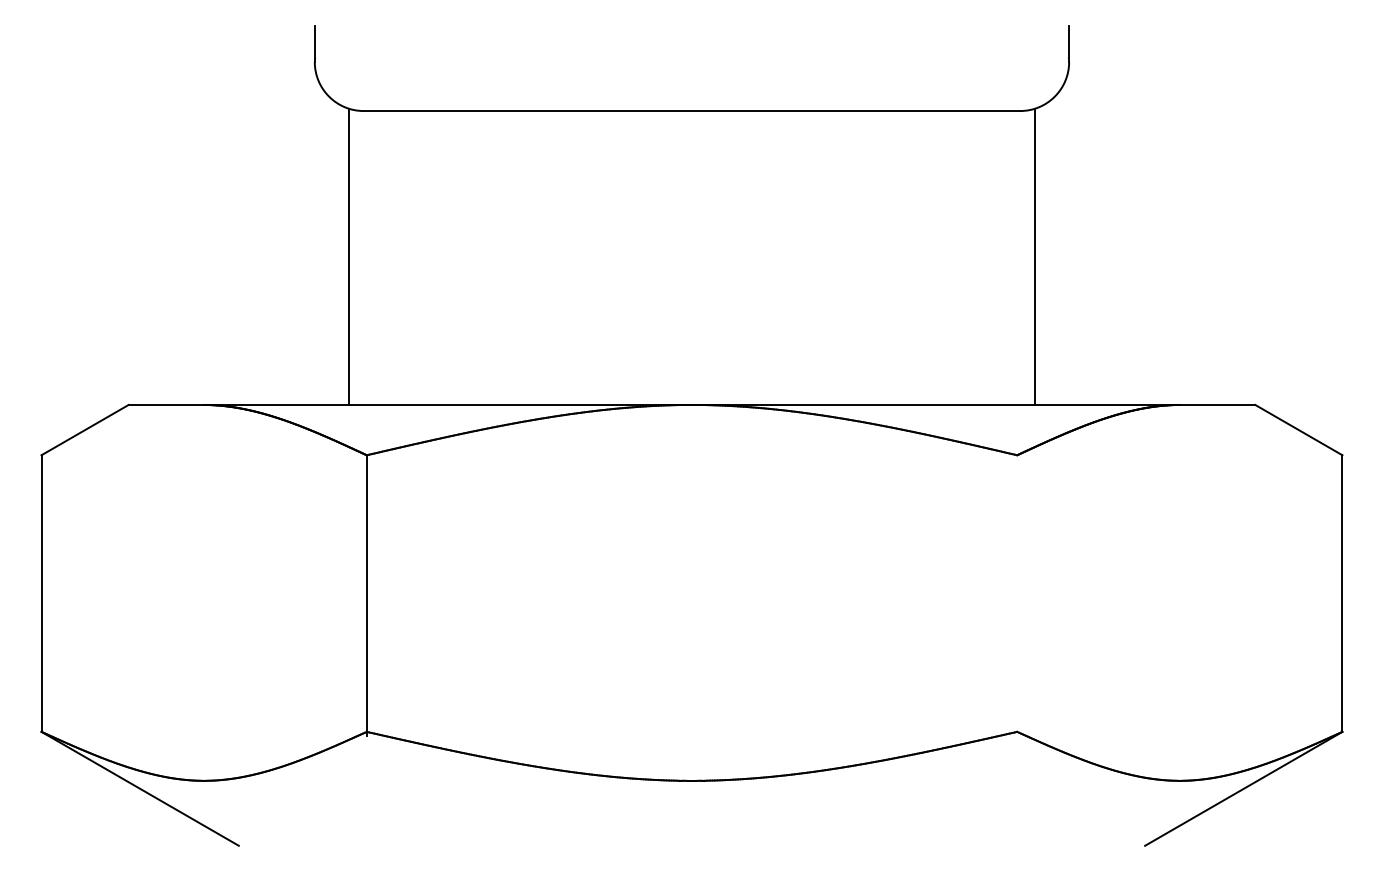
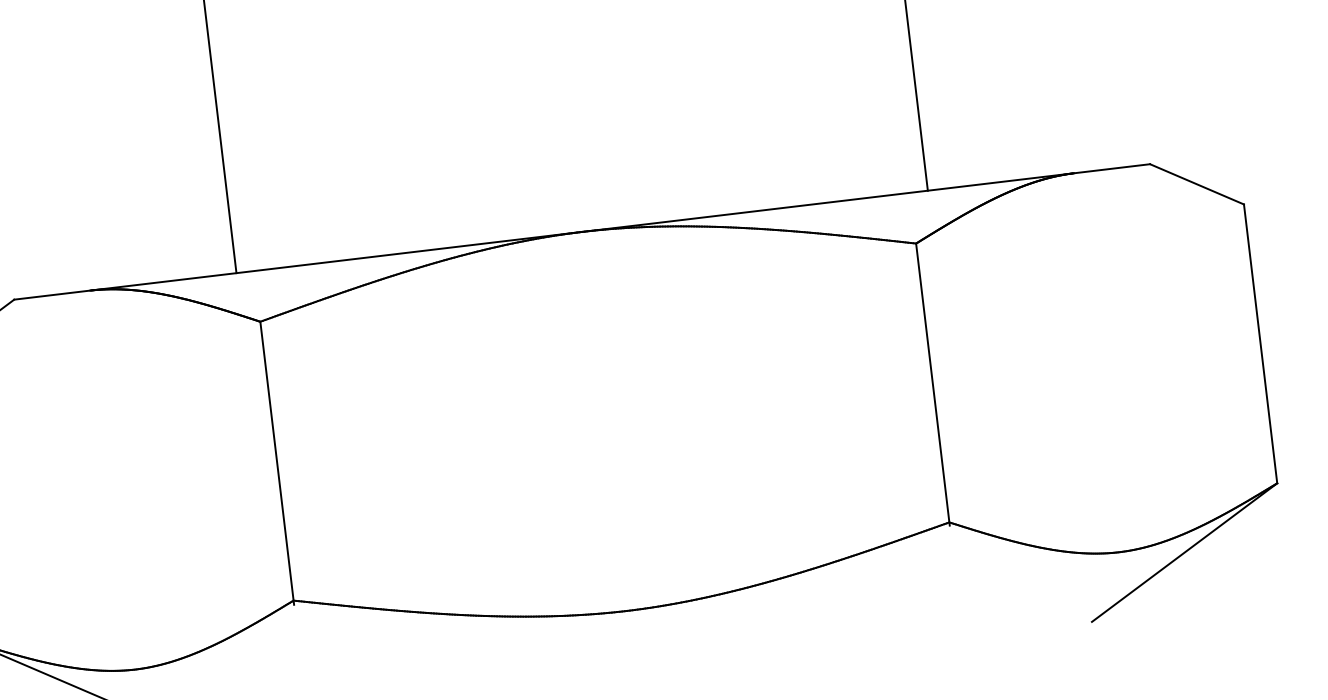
line: (1017, 595) -> (933, 384), added

